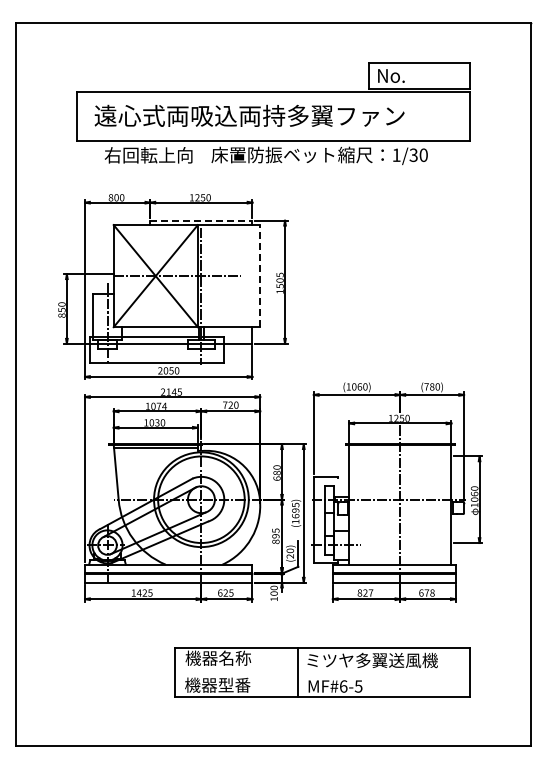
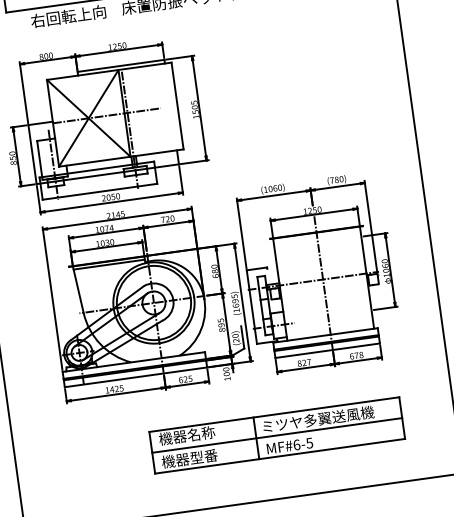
line: (201, 220) -> (121, 65), dashed -> solid
line: (260, 275) -> (177, 105), dashed -> solid
line: (322, 672) -> (277, 435), added

